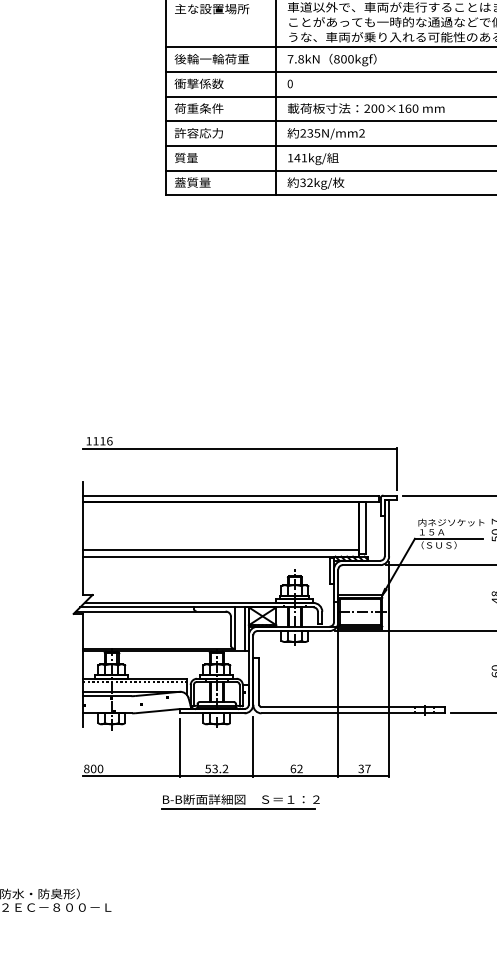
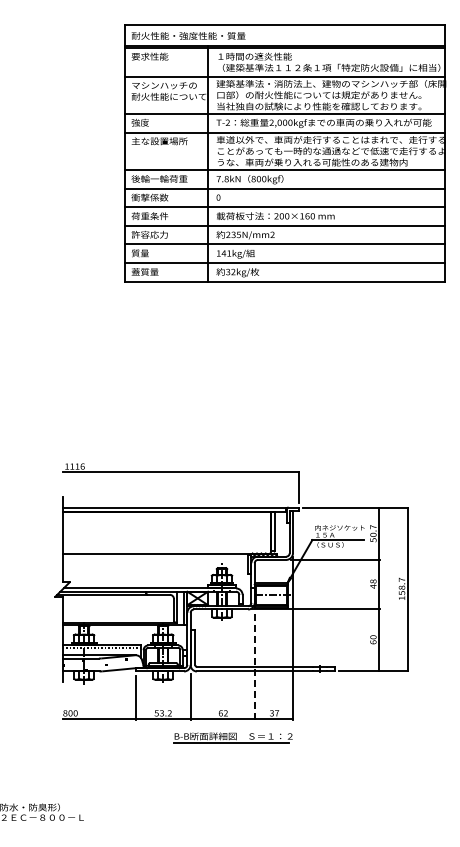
line: (221, 549) -> (166, 548), removed
line: (338, 704) -> (254, 664), solid -> dashed
part: (239, 801) -> (232, 737), moved

